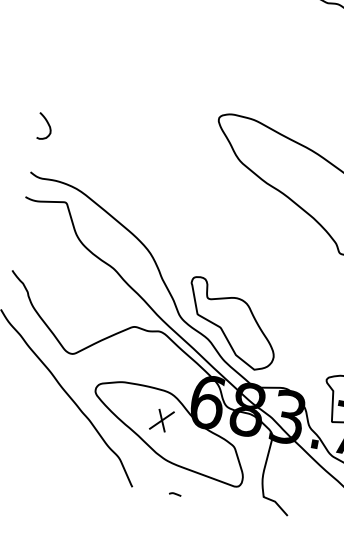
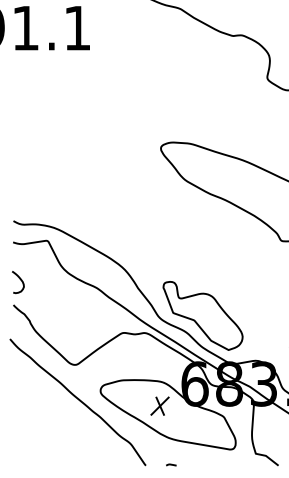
curve: (47, 124) -> (20, 280), moved
curve: (175, 493) -> (171, 464), moved

